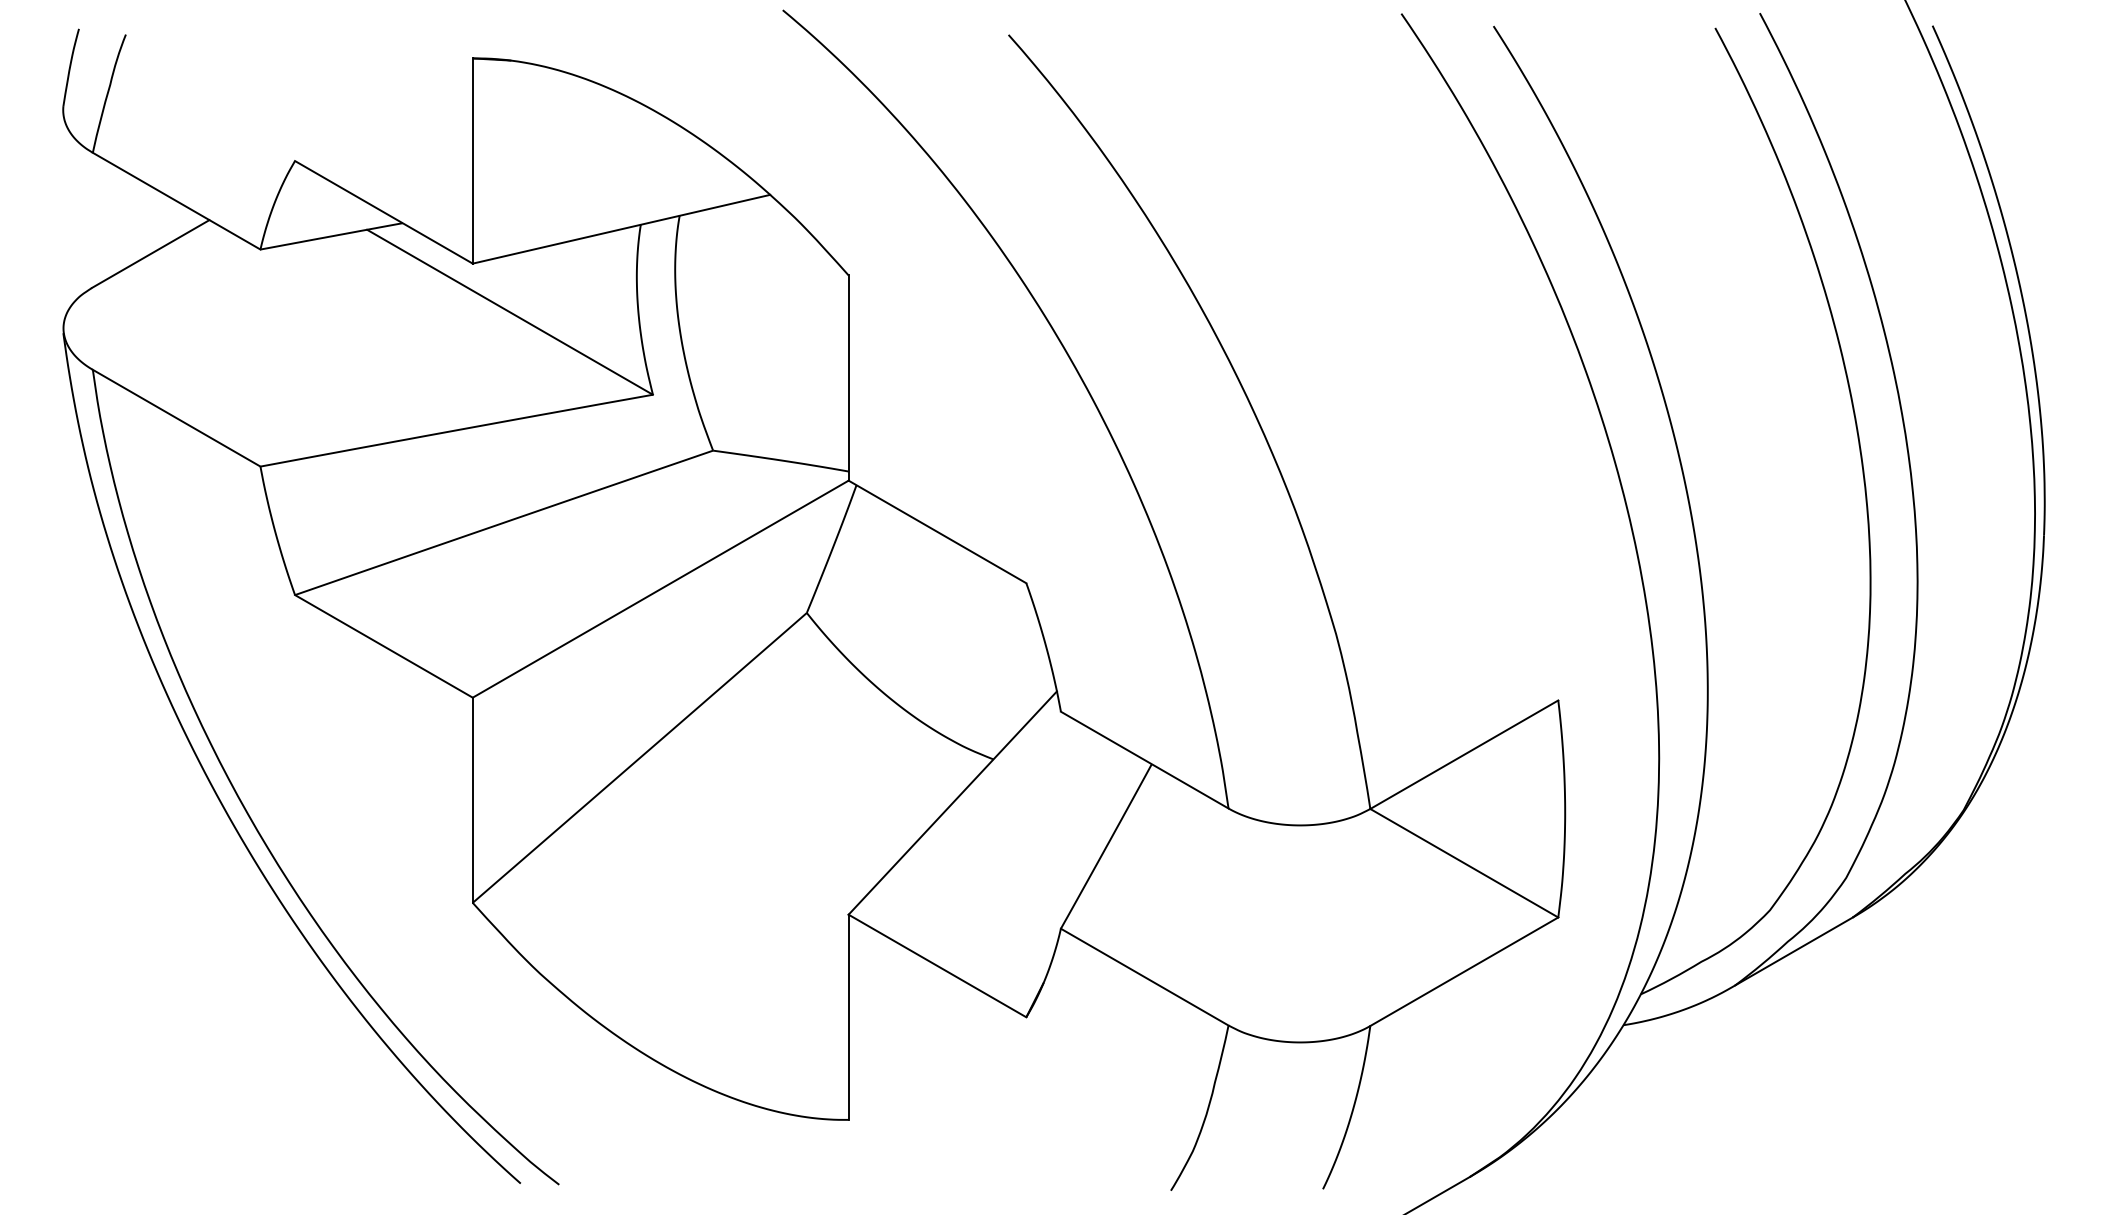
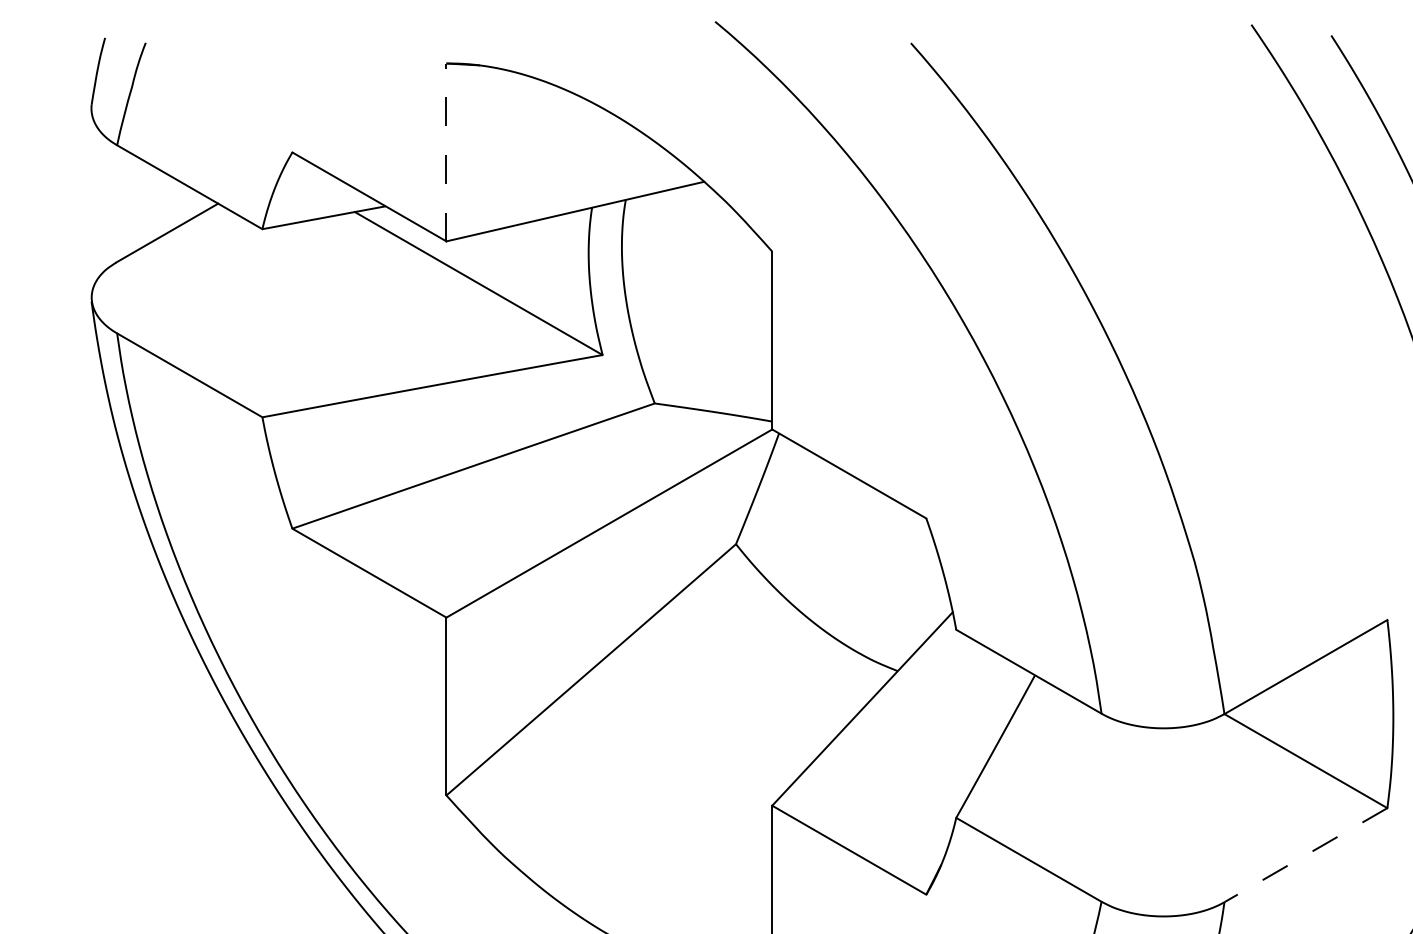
line: (472, 161) -> (446, 152), solid -> dashed
line: (1464, 971) -> (1306, 854), solid -> dashed

